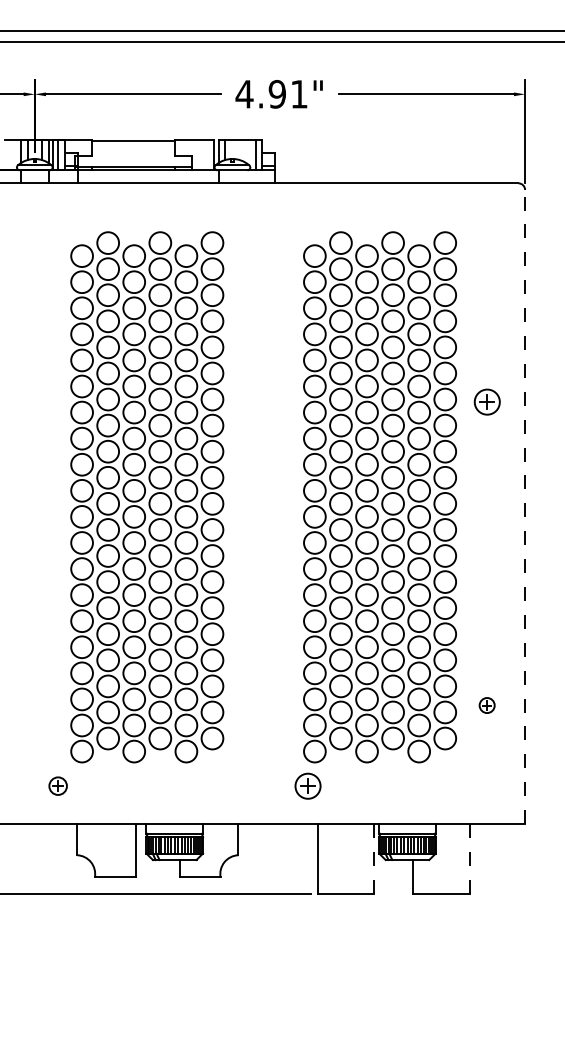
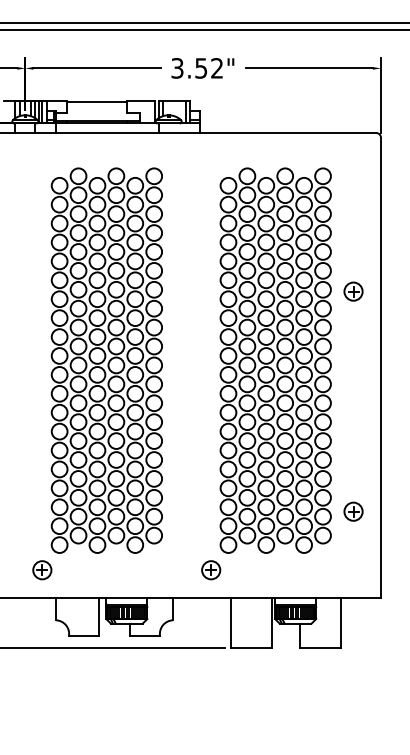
text: (271, 94) -> (197, 68), 4.91" -> 3.52"
line: (525, 506) -> (381, 367), dashed -> solid
part: (486, 705) -> (352, 511), size x1.67
part: (57, 785) -> (41, 569), size x1.43
part: (307, 785) -> (210, 569), moved
line: (374, 858) -> (271, 622), dashed -> solid
line: (470, 858) -> (341, 622), dashed -> solid

